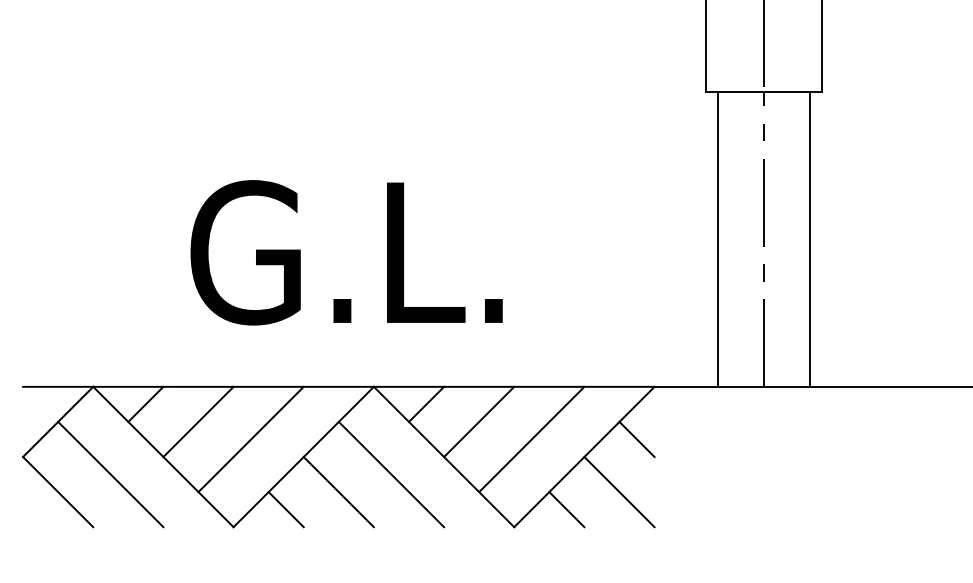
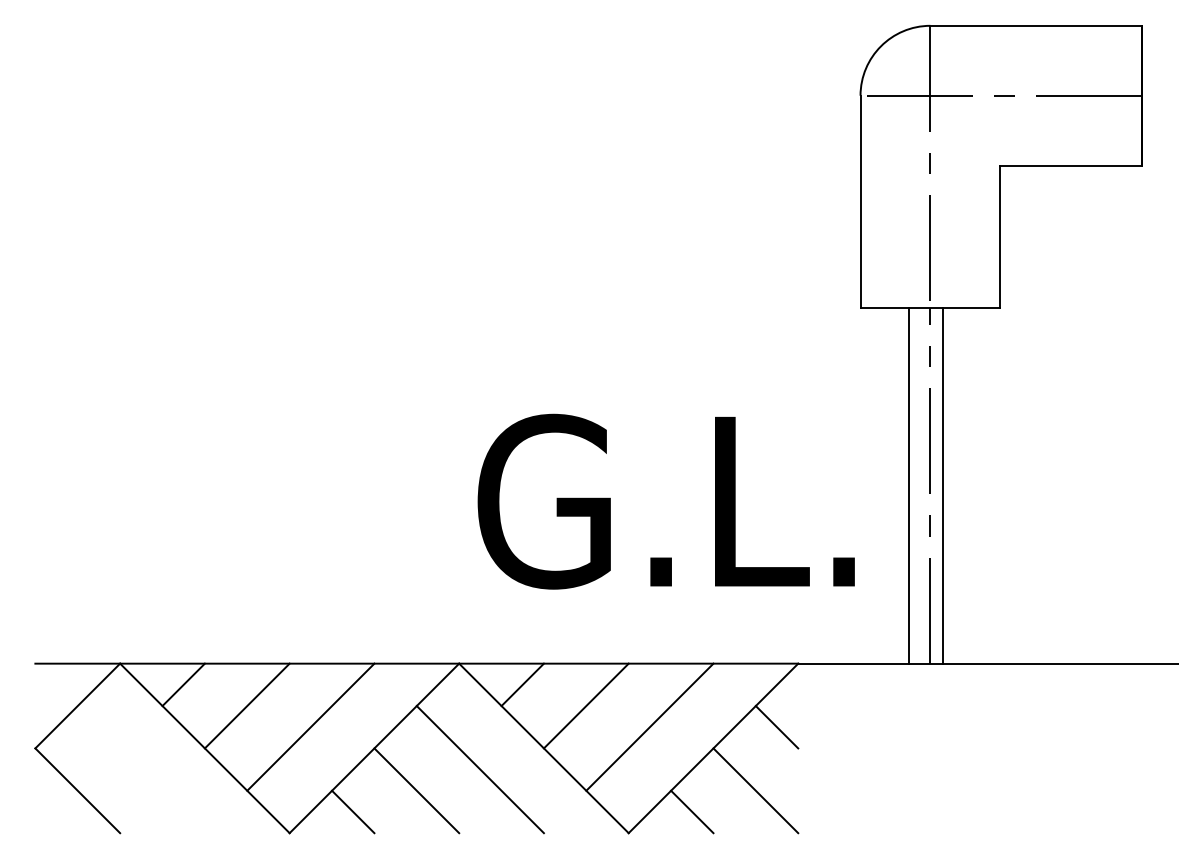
line: (718, 239) -> (909, 485), moved
line: (809, 239) -> (942, 485), moved
text: (346, 252) -> (665, 501), moved
line: (110, 474) -> (140, 769), removed

